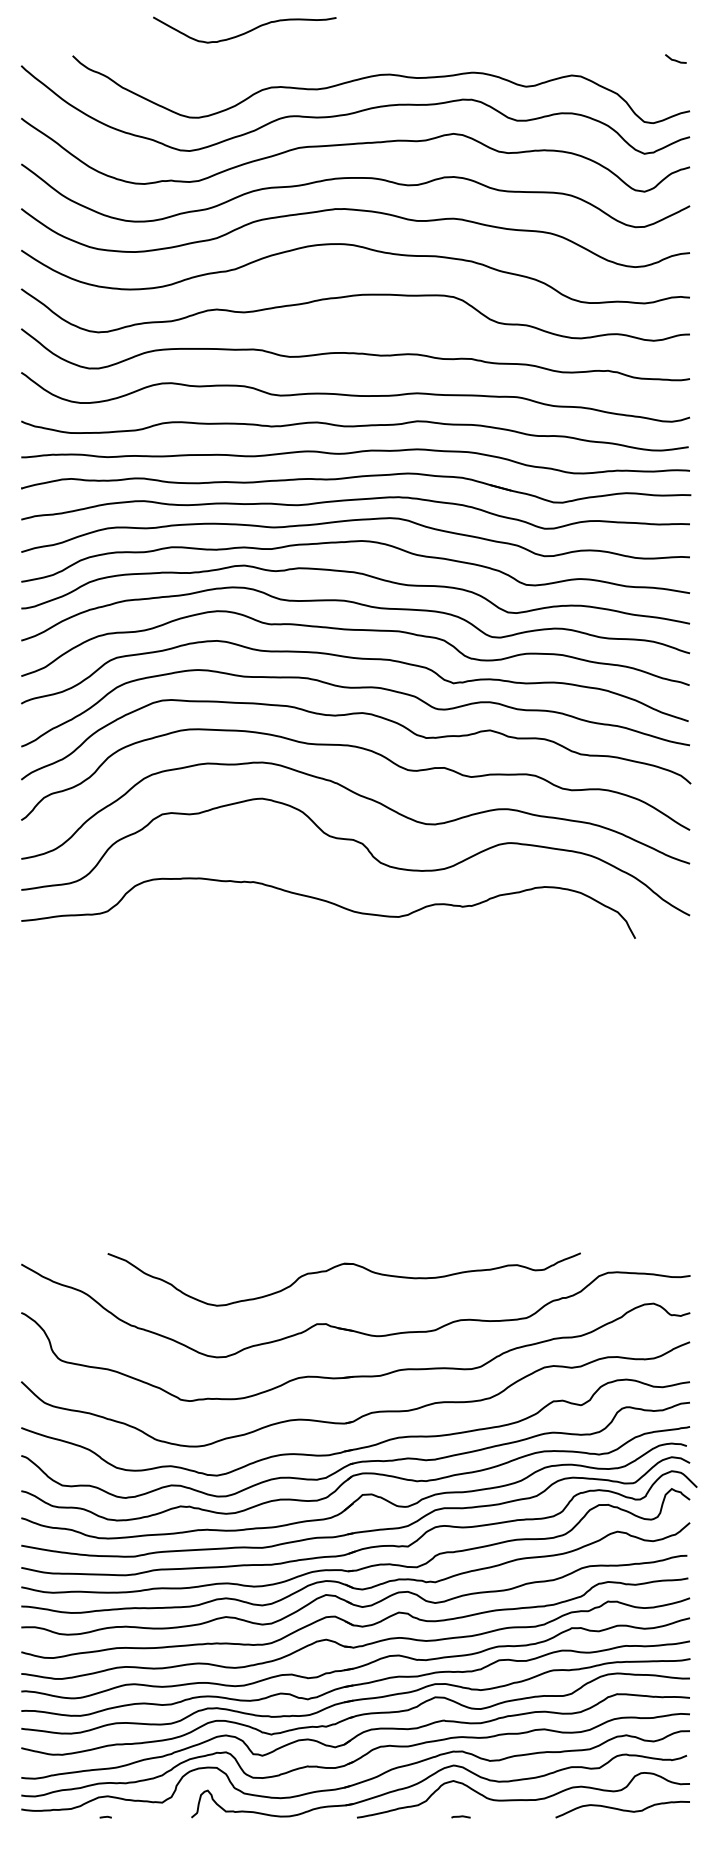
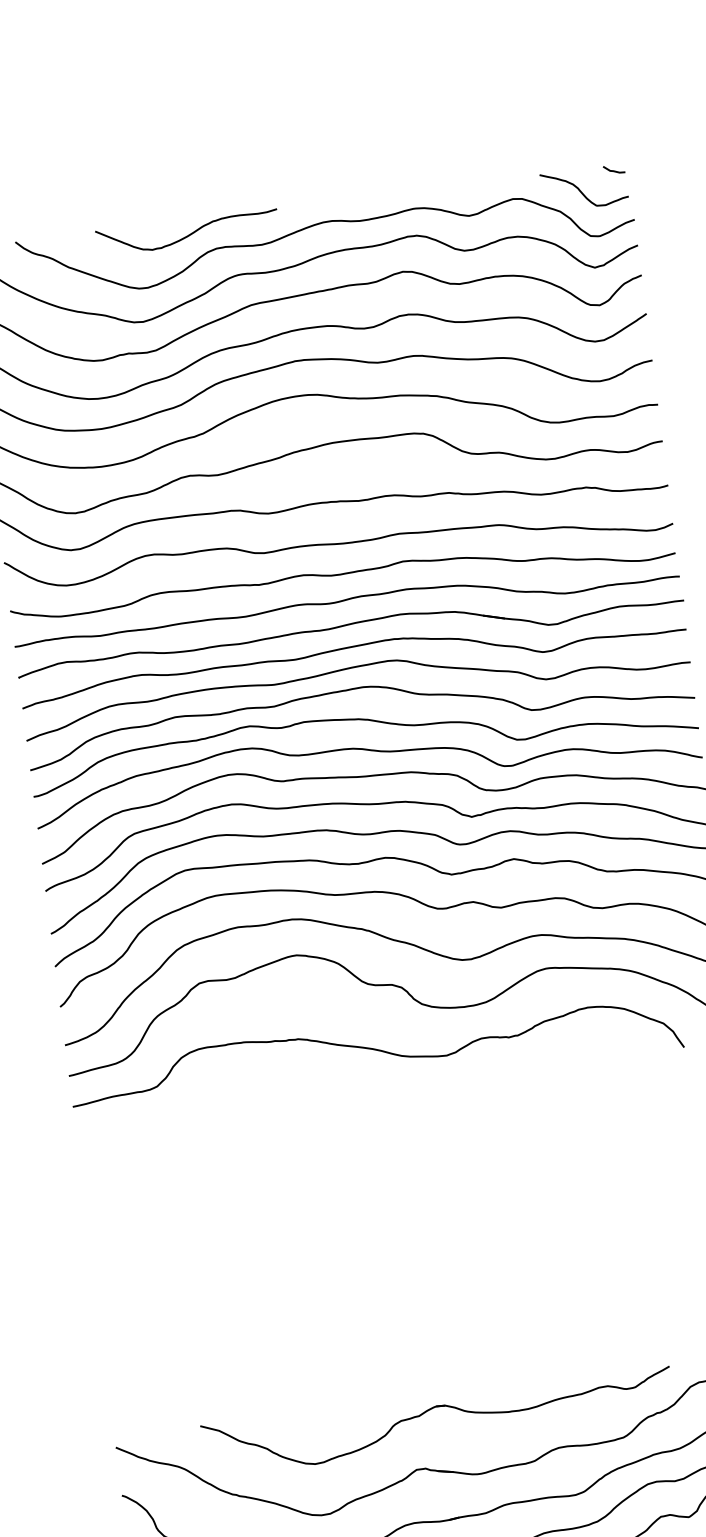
curve: (246, 31) -> (189, 233), moved
curve: (640, 75) -> (581, 190), added

